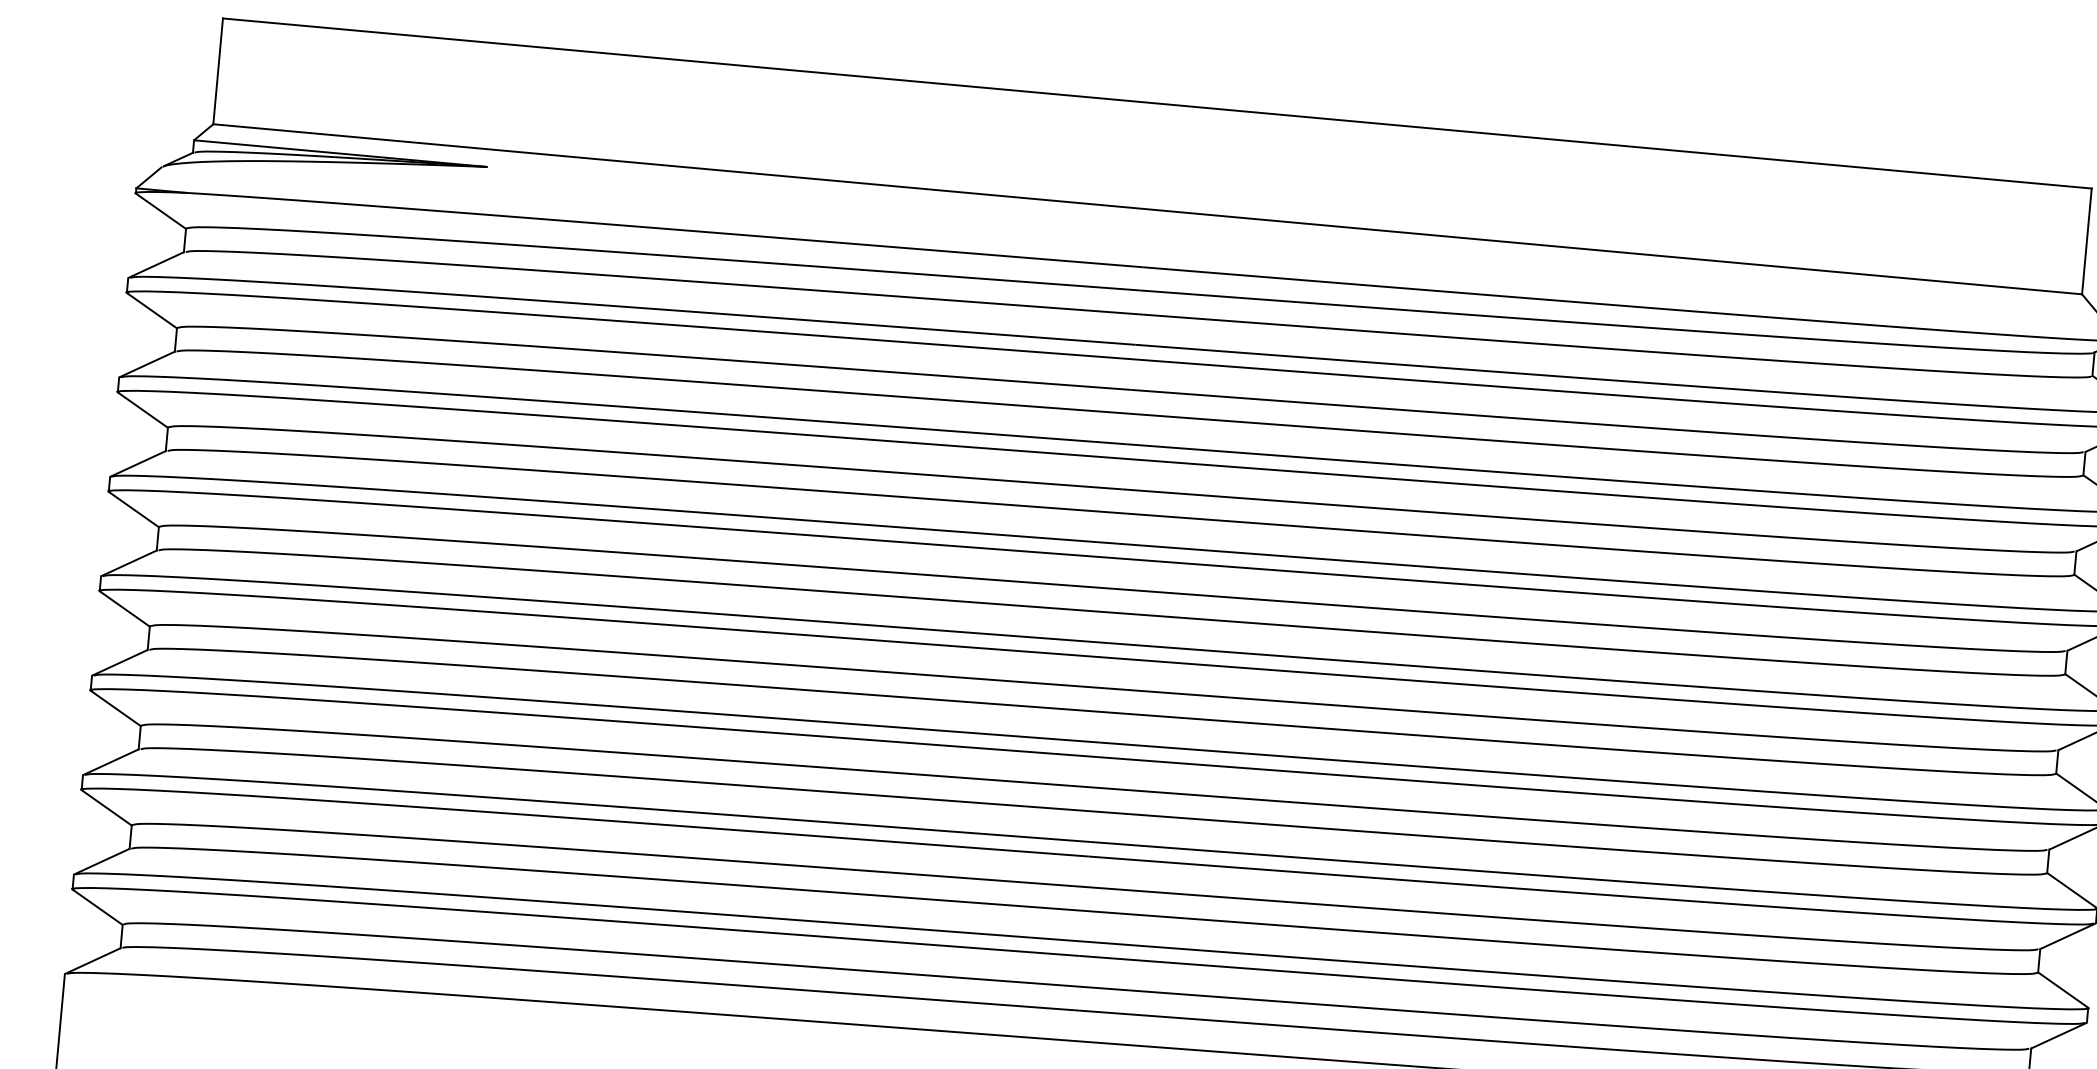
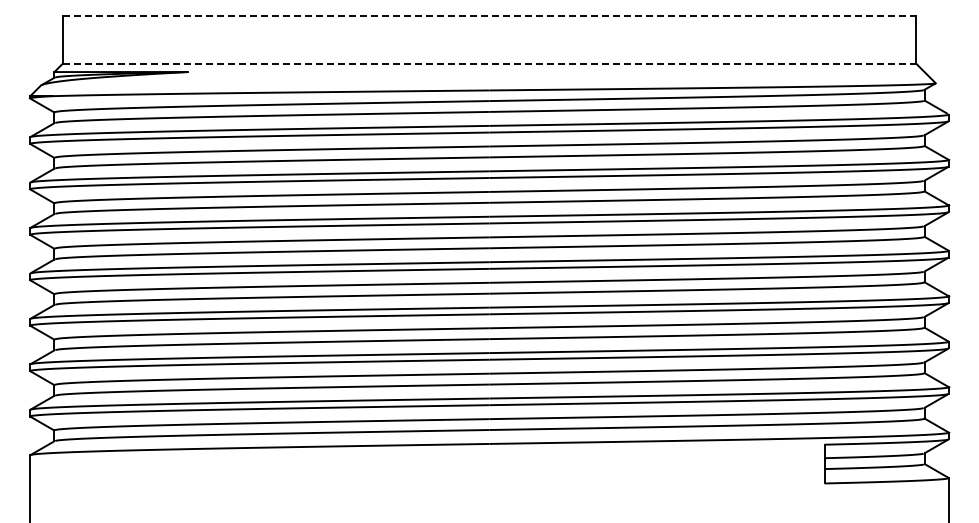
line: (1157, 103) -> (489, 15), solid -> dashed
line: (1147, 208) -> (489, 63), solid -> dashed

